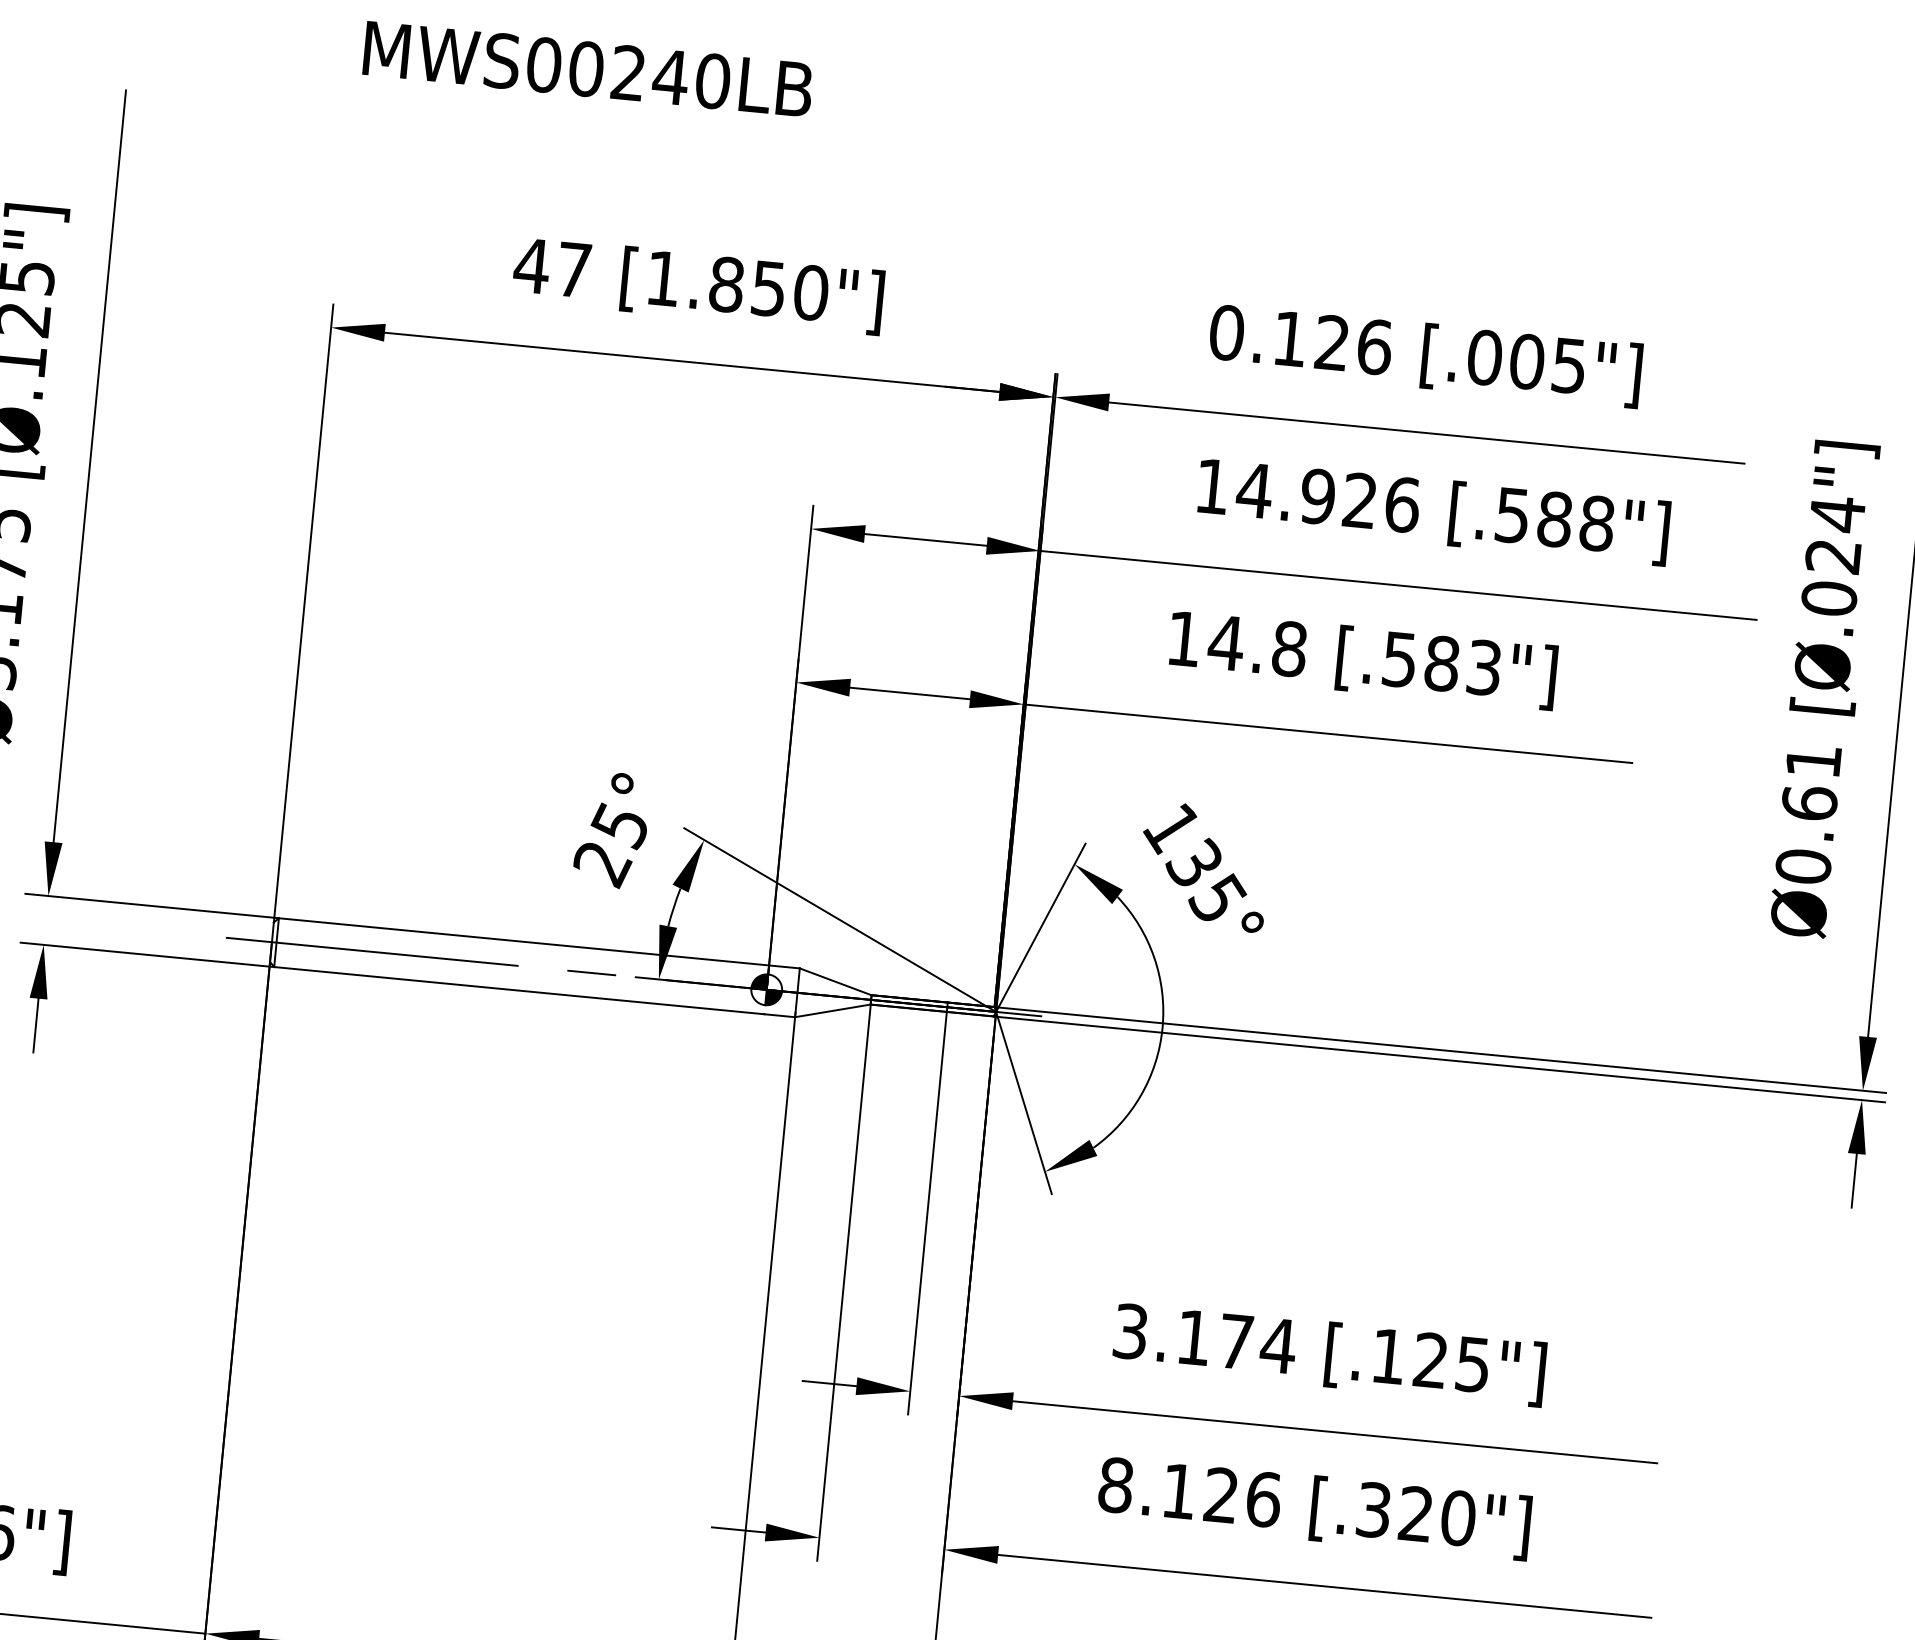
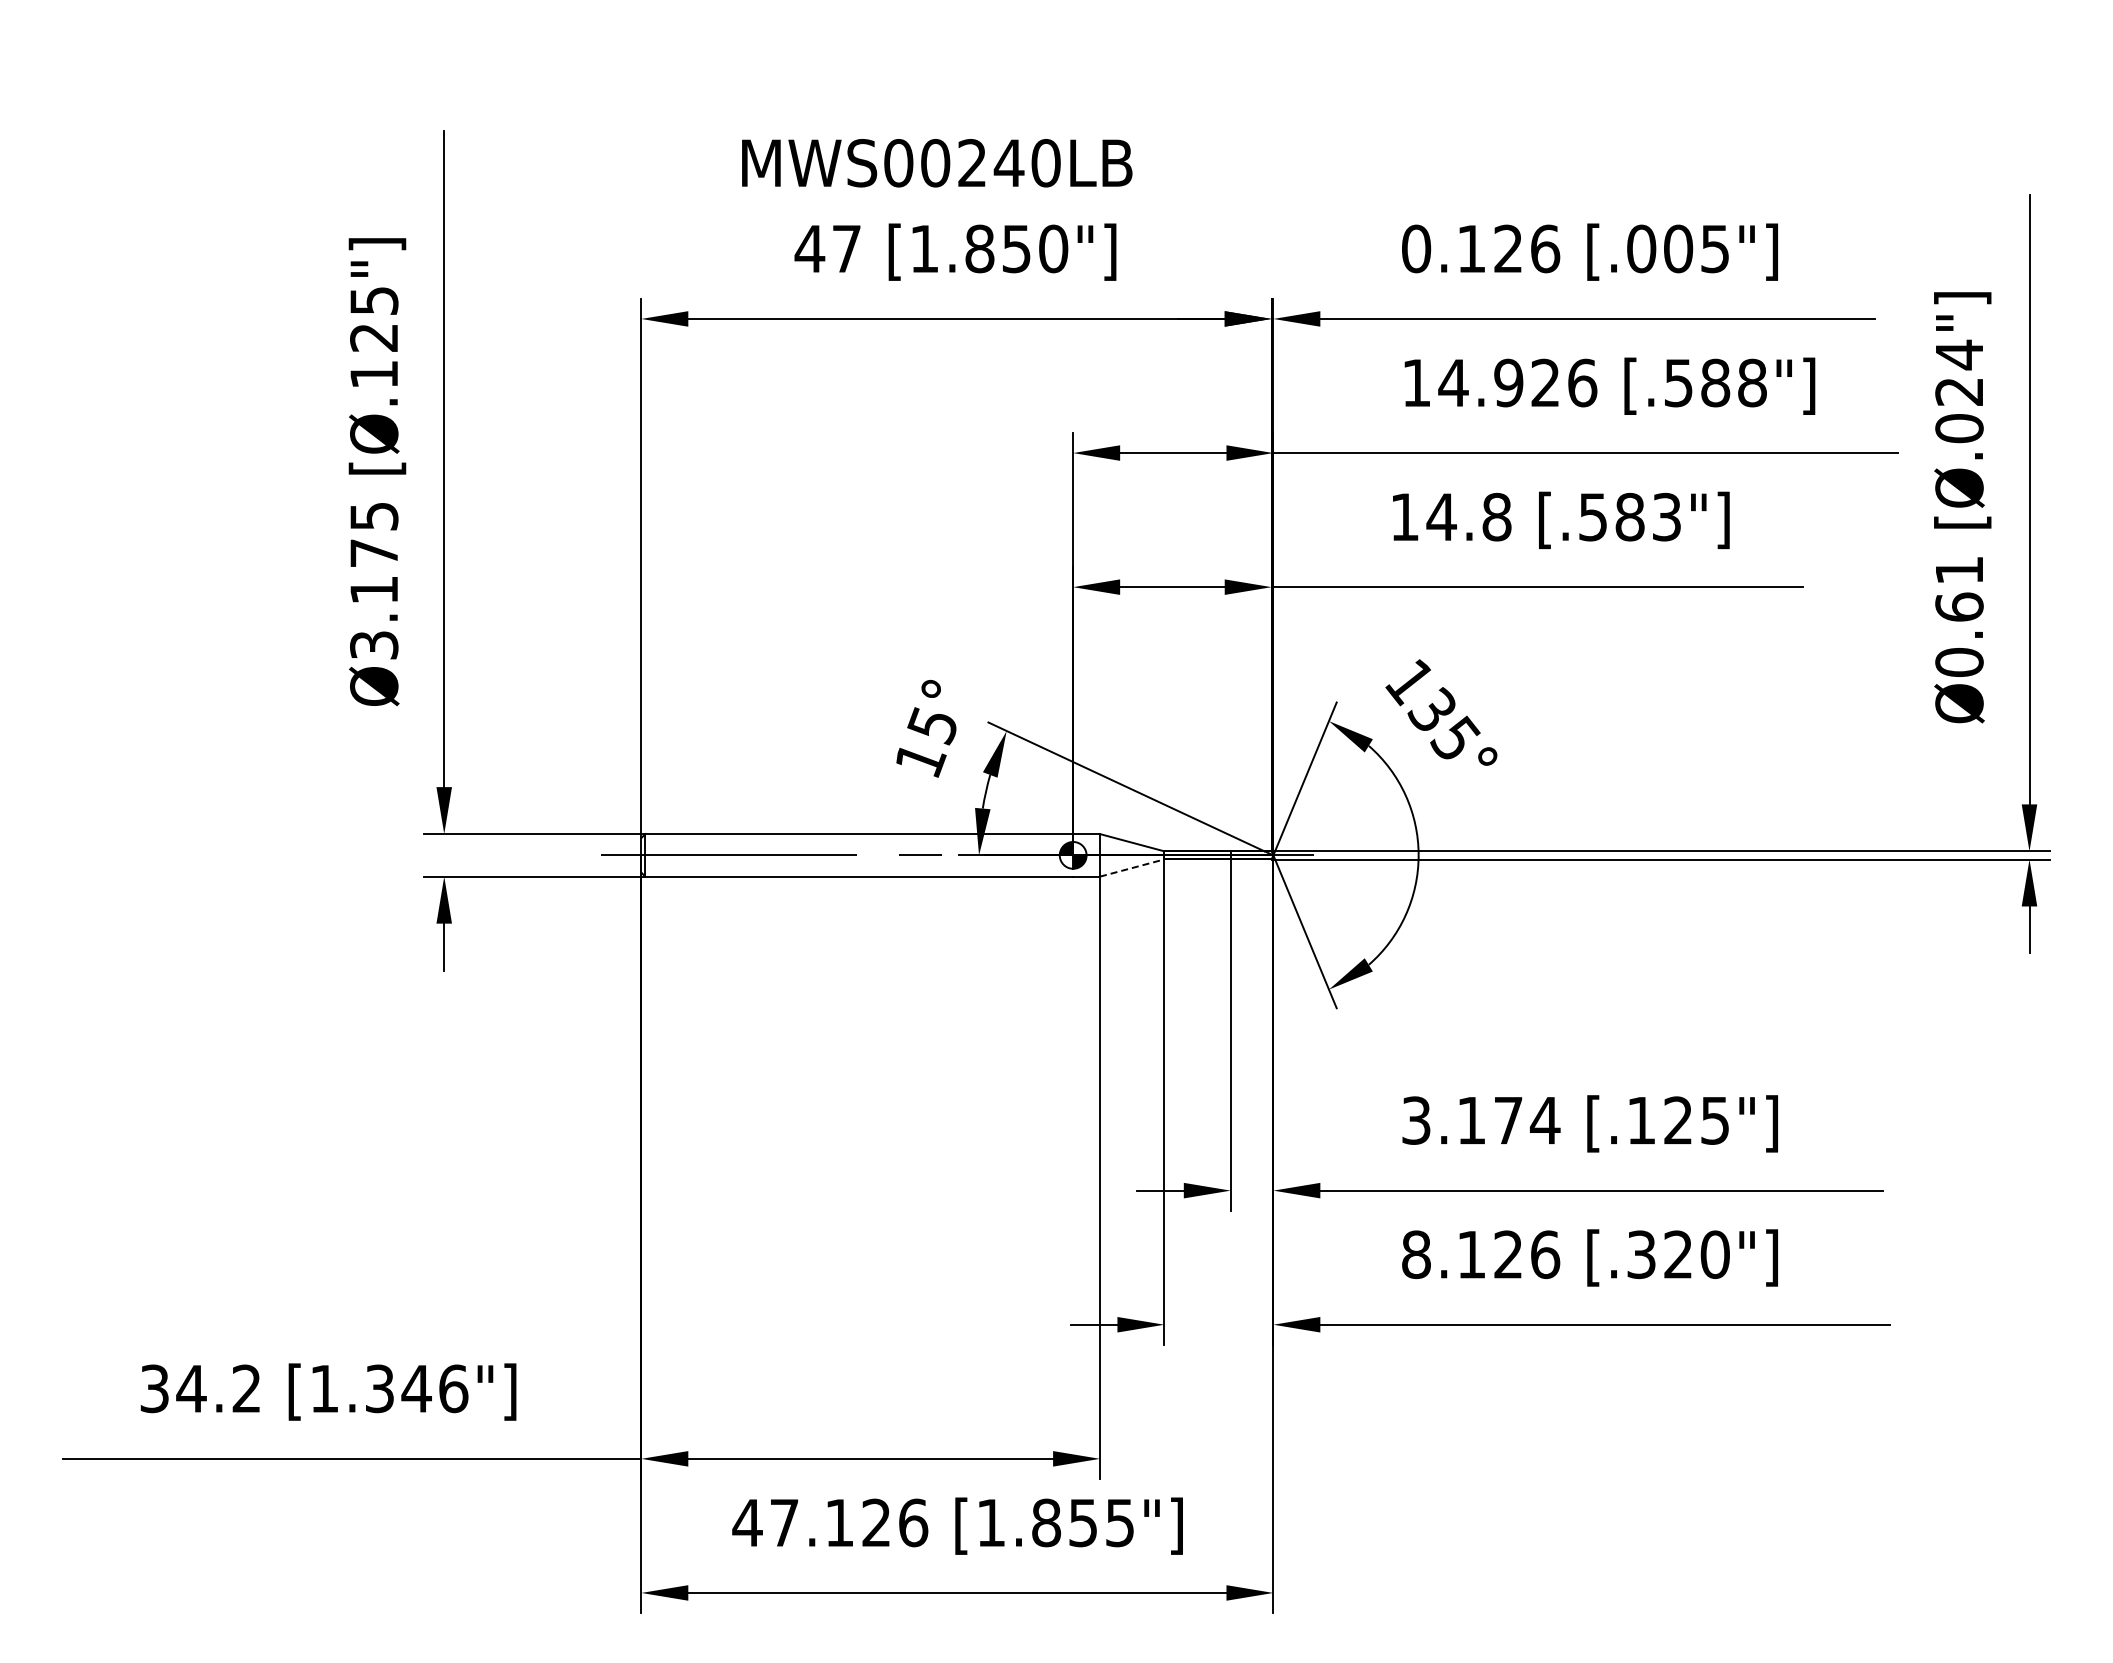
text: (588, 69) -> (937, 163), moved
text: (602, 865) -> (920, 761), 25° -> 15°
line: (833, 1010) -> (1132, 867), solid -> dashed

